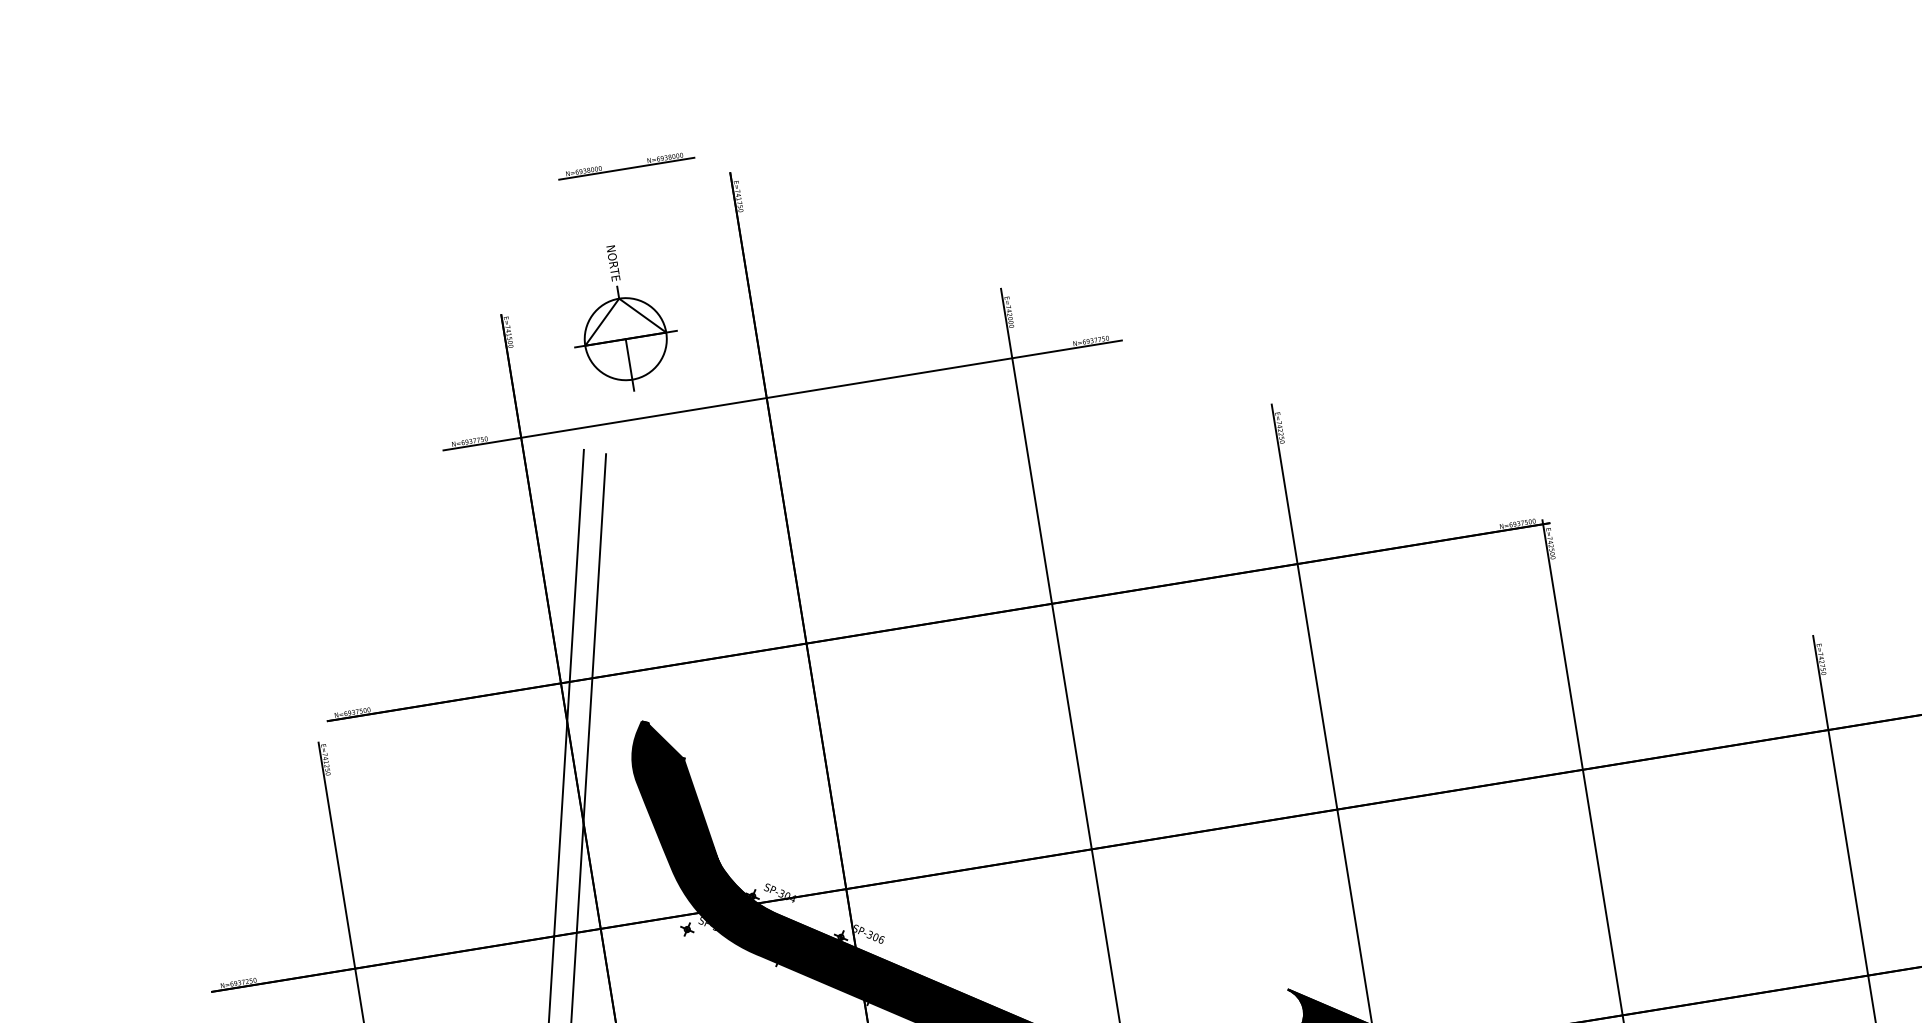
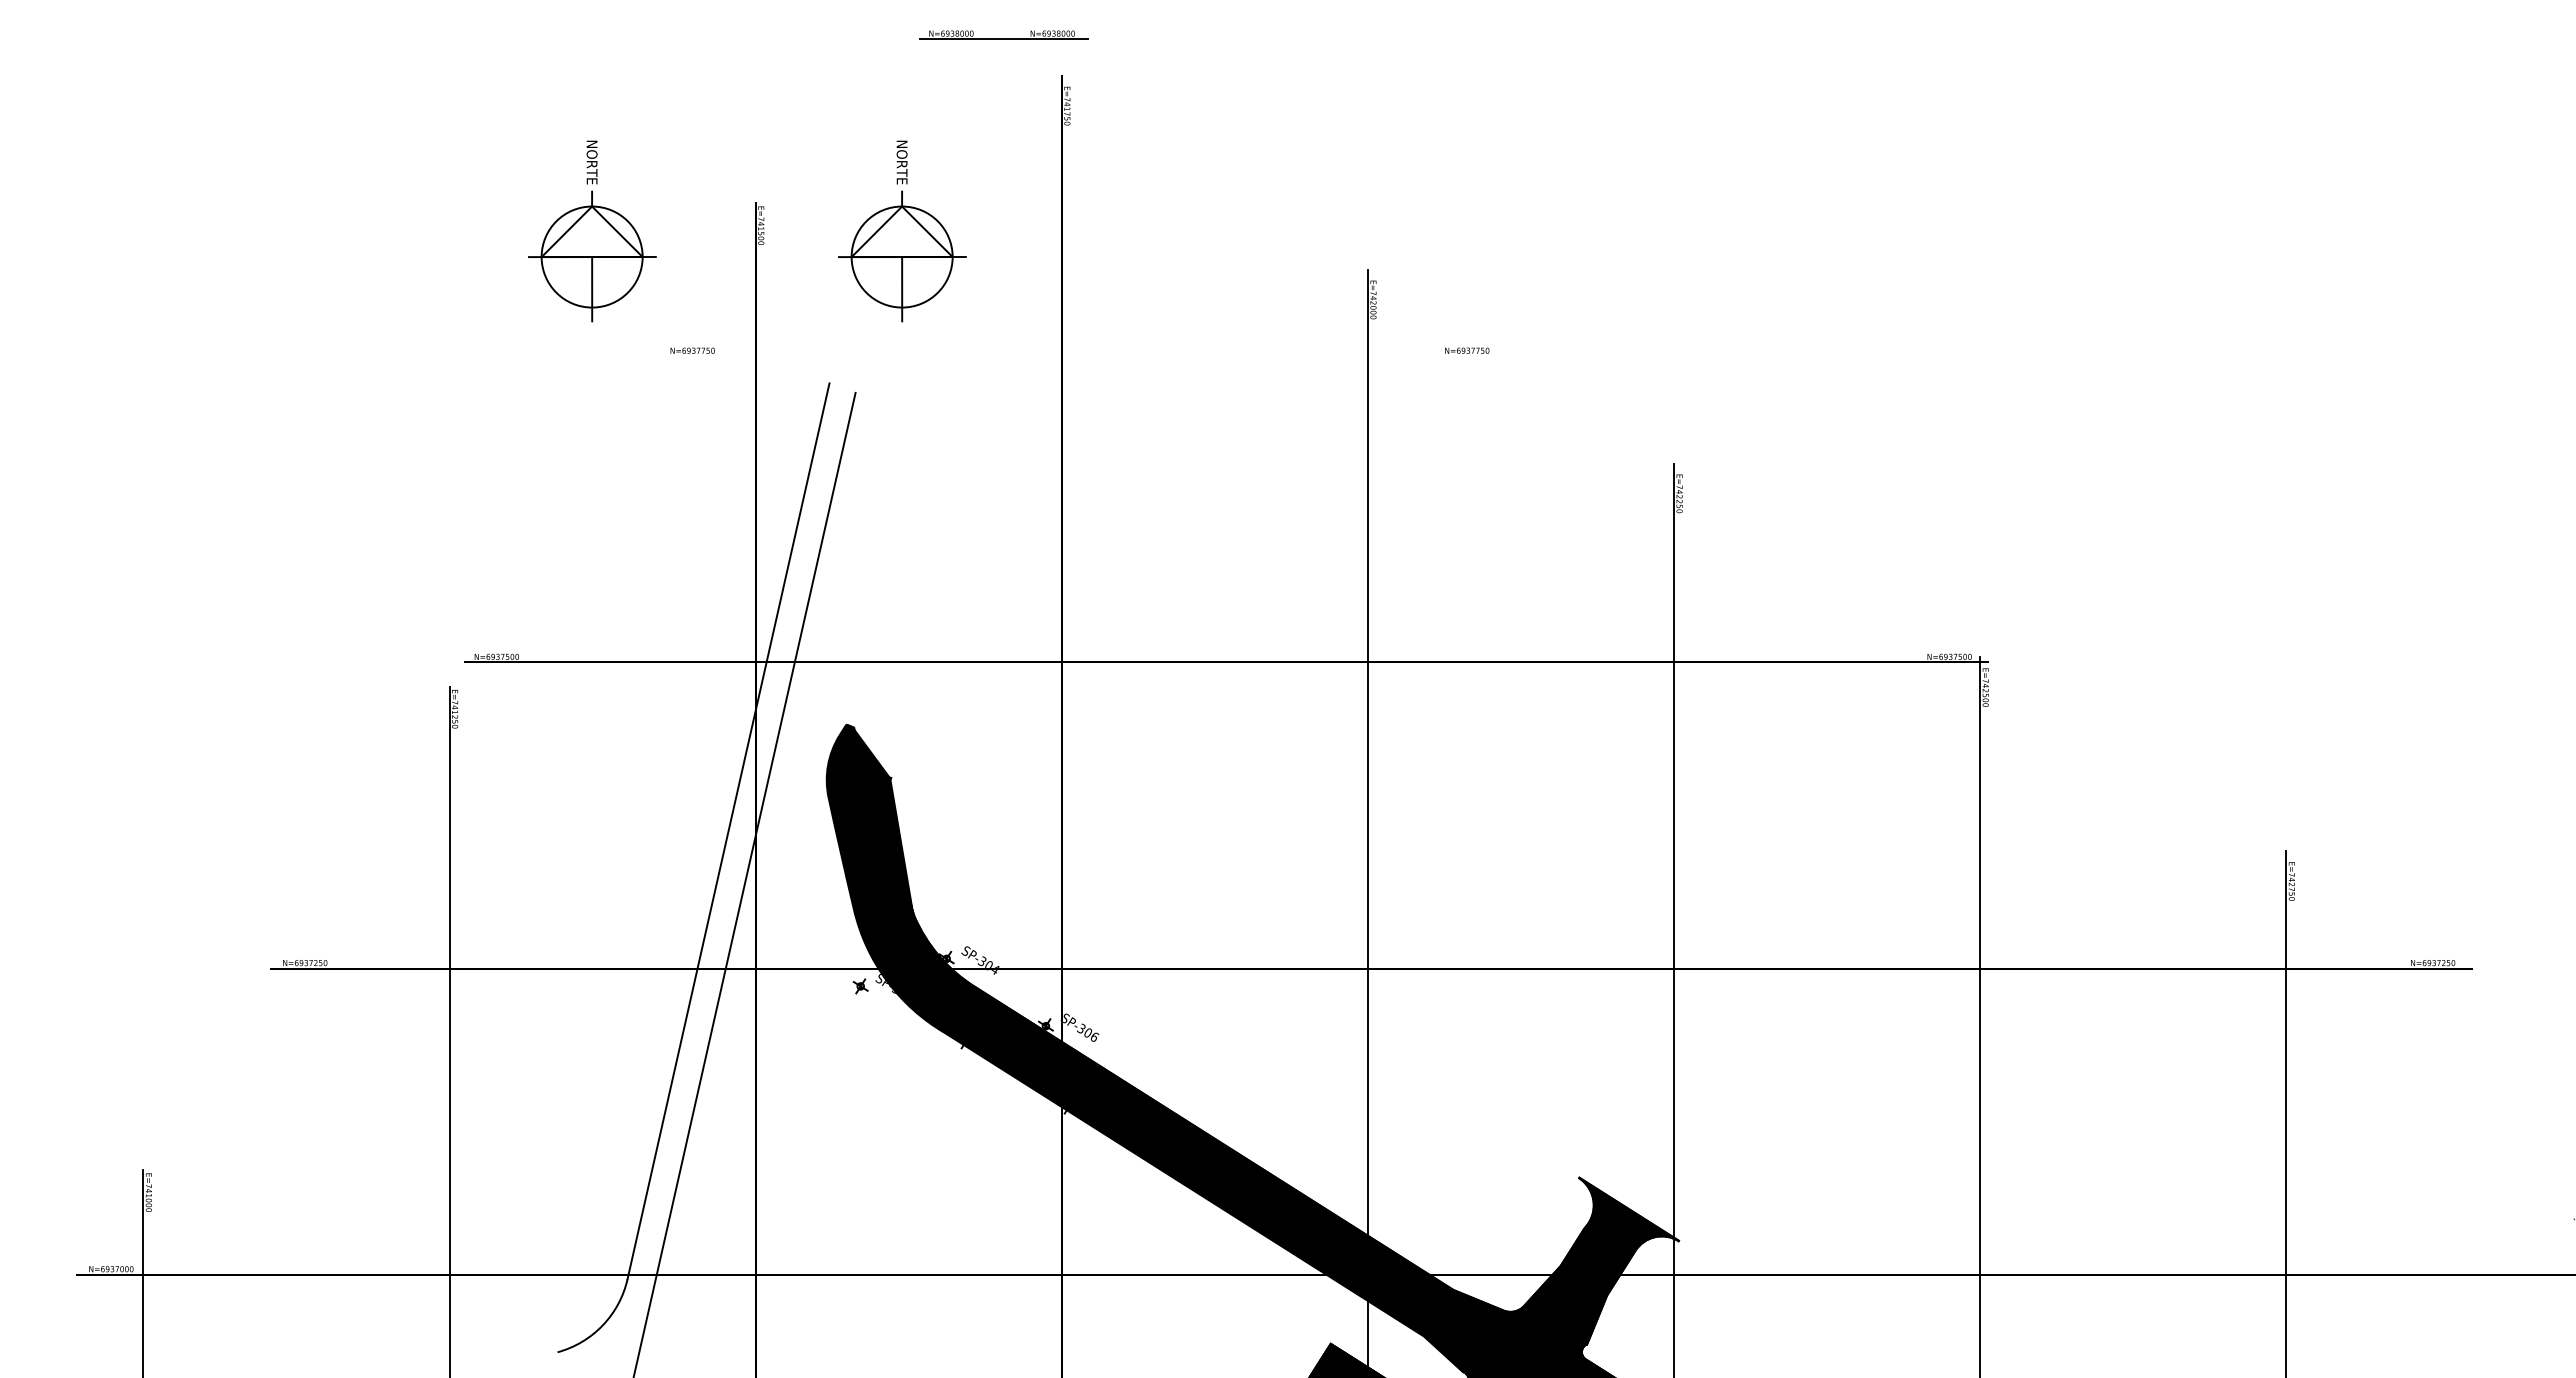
part: (625, 165) -> (1003, 34), moved
part: (374, 358) -> (592, 231), added
line: (782, 395) -> (1081, 356), removed

